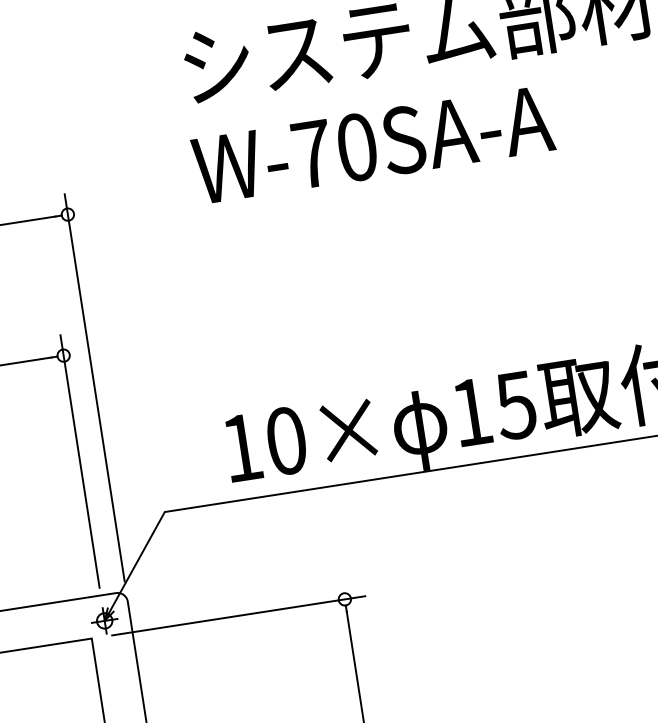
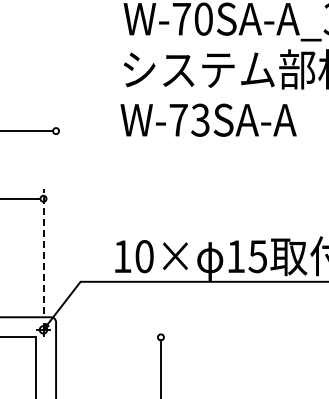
text: (356, 145) -> (200, 119), W-70SA-A -> W-73SA-A
line: (95, 387) -> (56, 216), removed
line: (79, 460) -> (43, 250), solid -> dashed
line: (238, 616) -> (108, 337), removed

